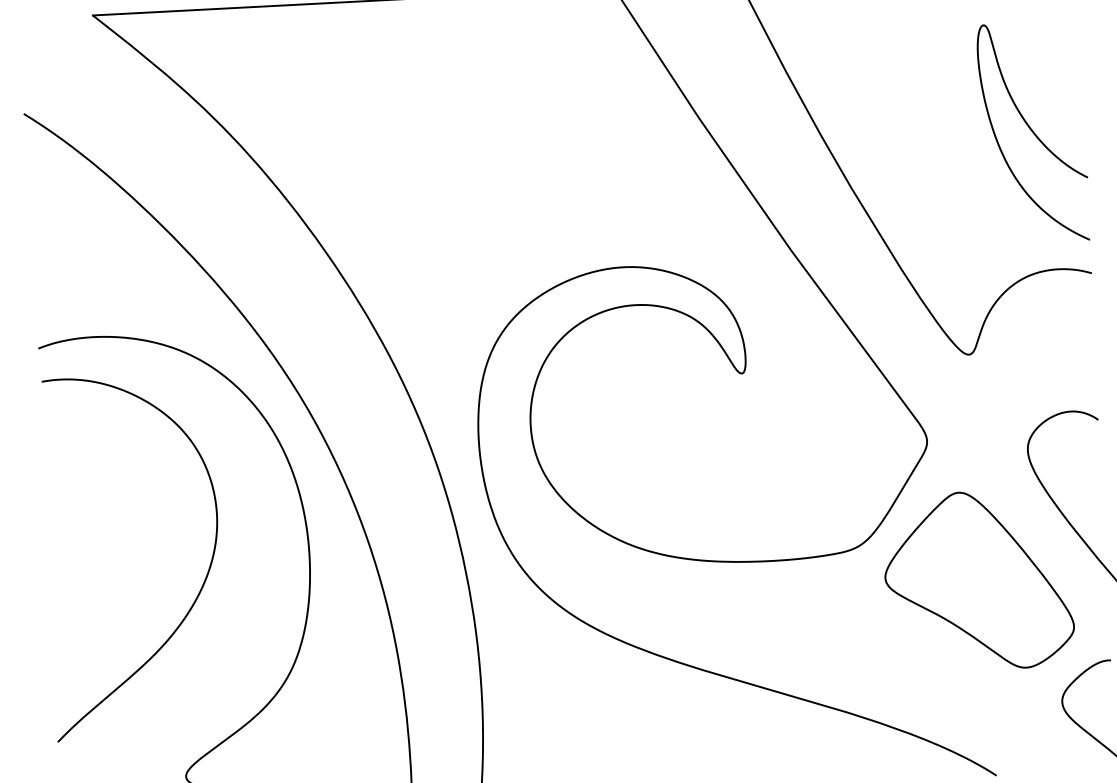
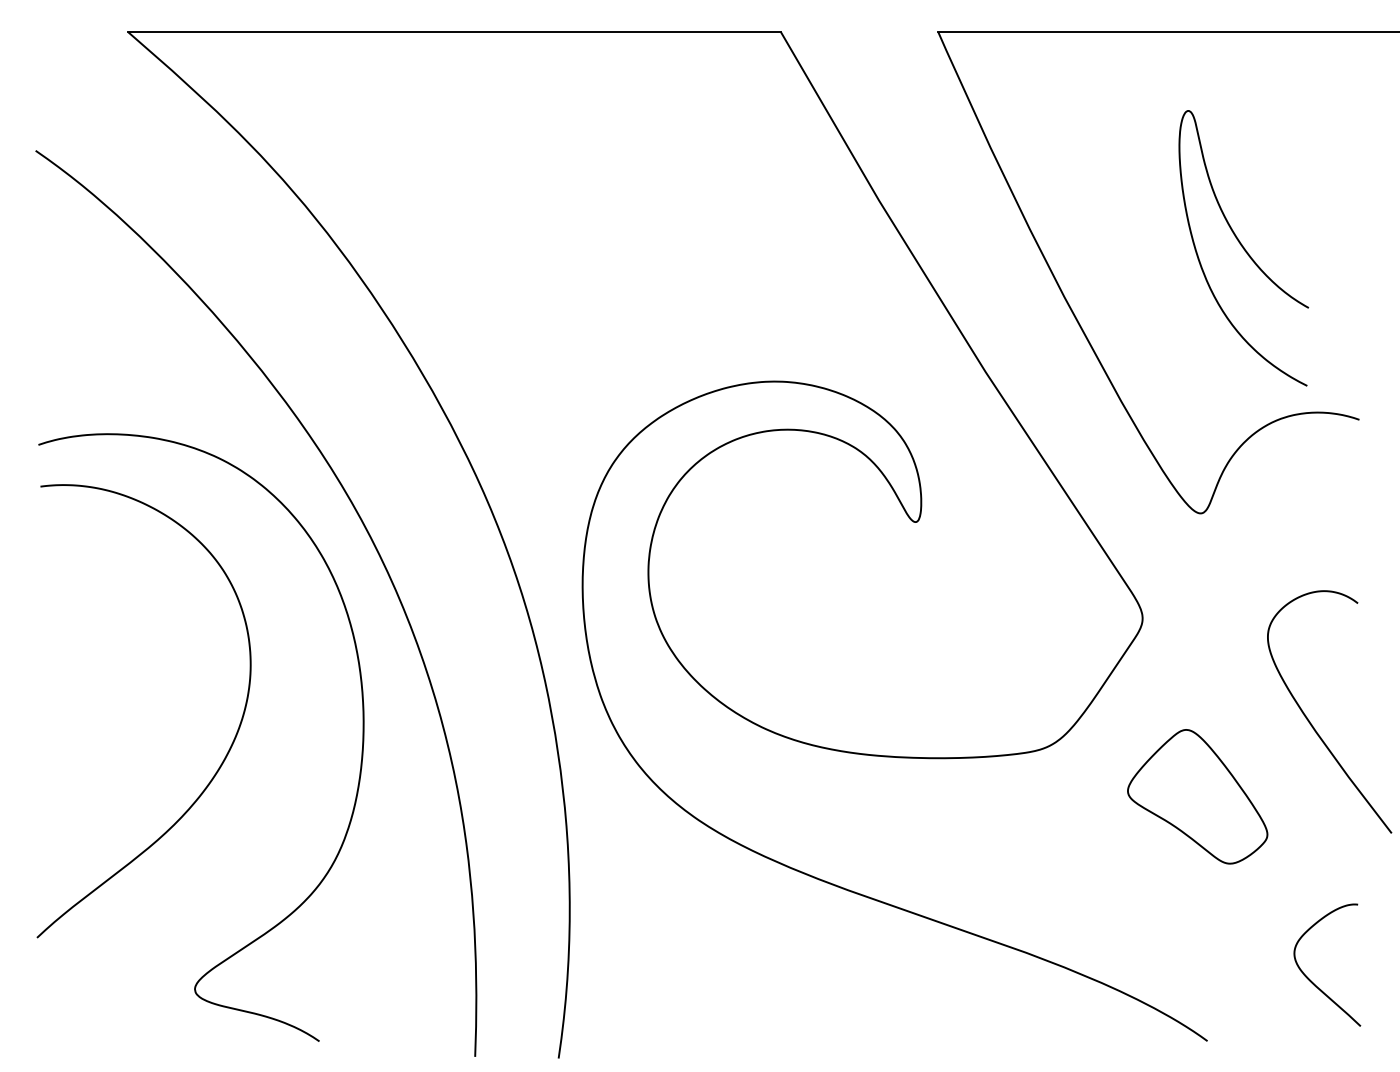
curve: (1033, 132) -> (1243, 248), moved
part: (978, 580) -> (1197, 796), size x0.6

